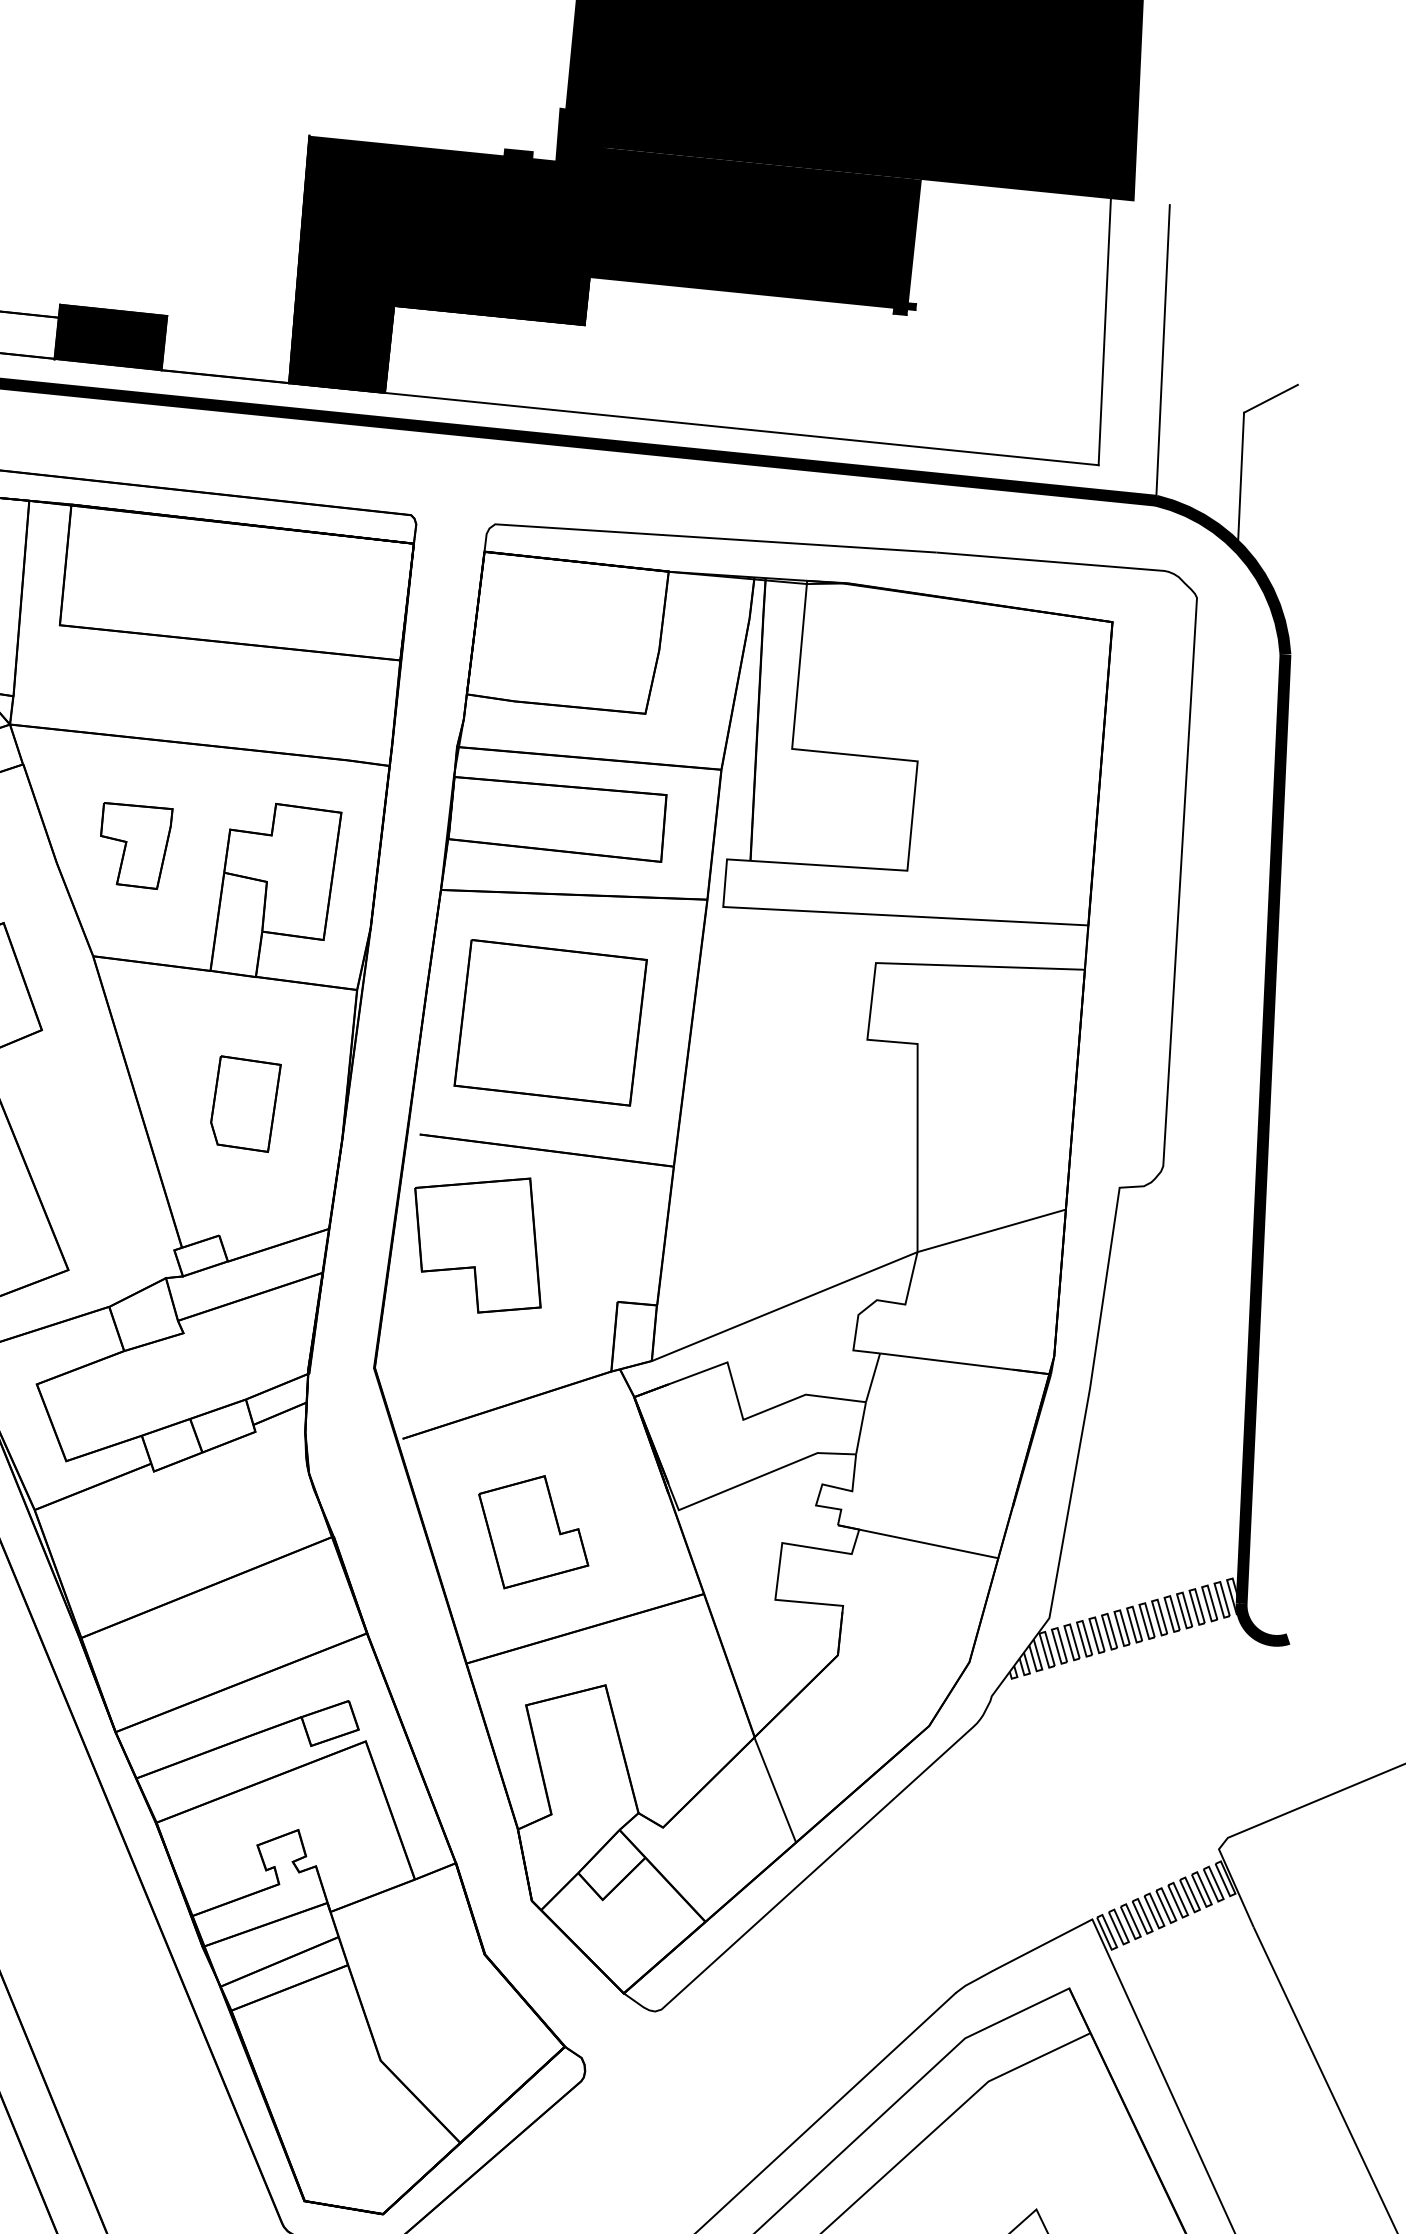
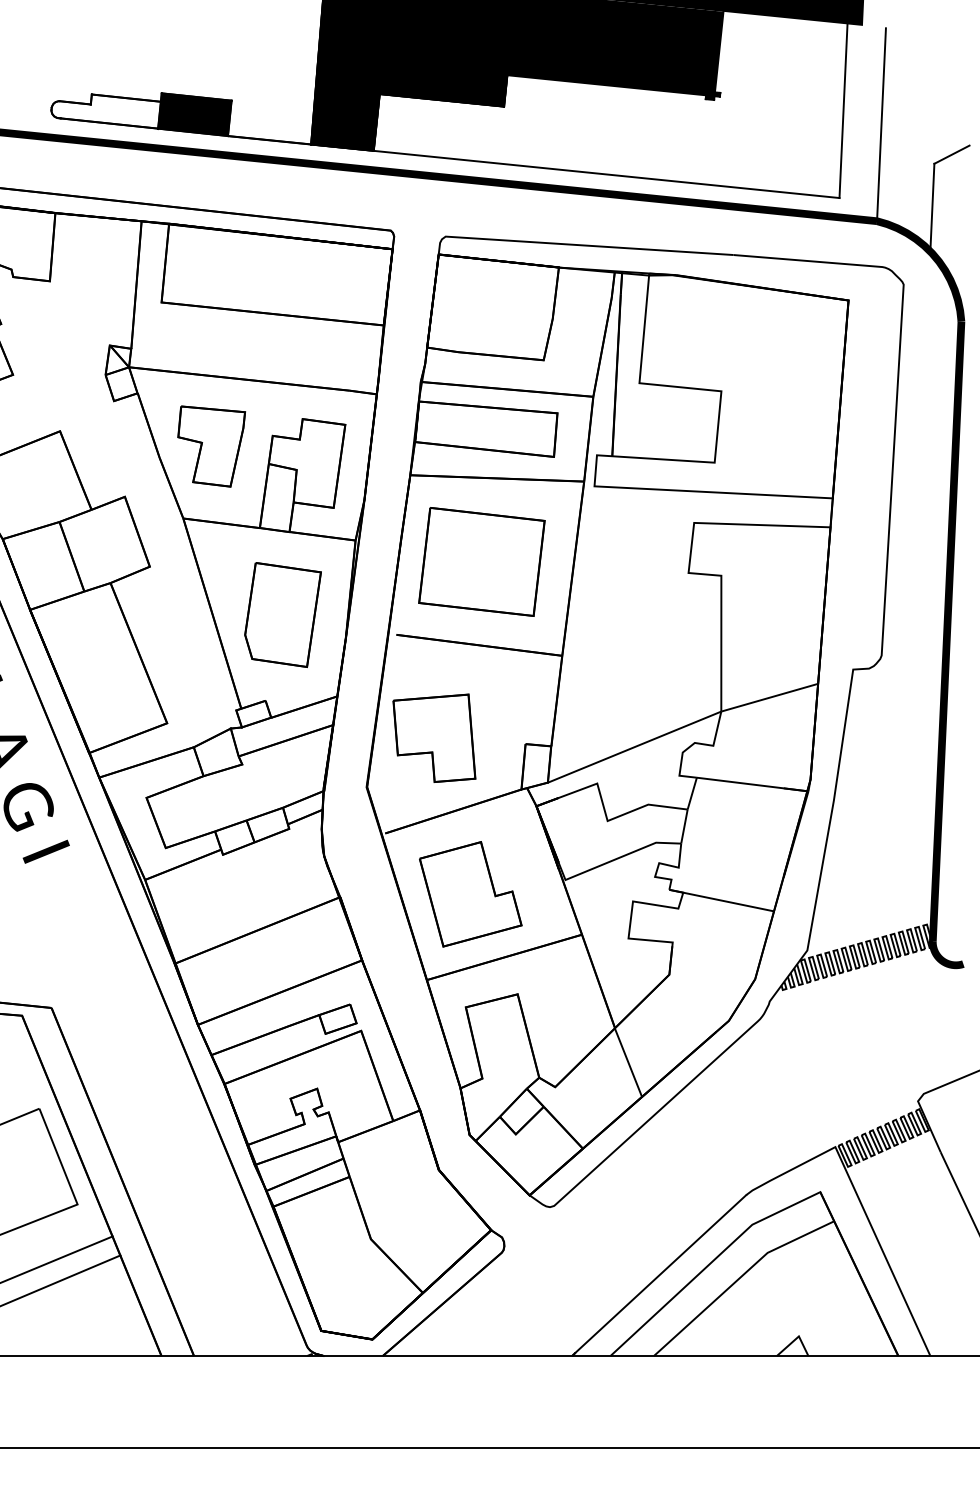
part: (136, 845) -> (211, 446), size x1.43
part: (245, 1103) -> (282, 614), size x1.67
part: (478, 1244) -> (434, 737), moved
part: (533, 1532) -> (470, 894), size x1.43

